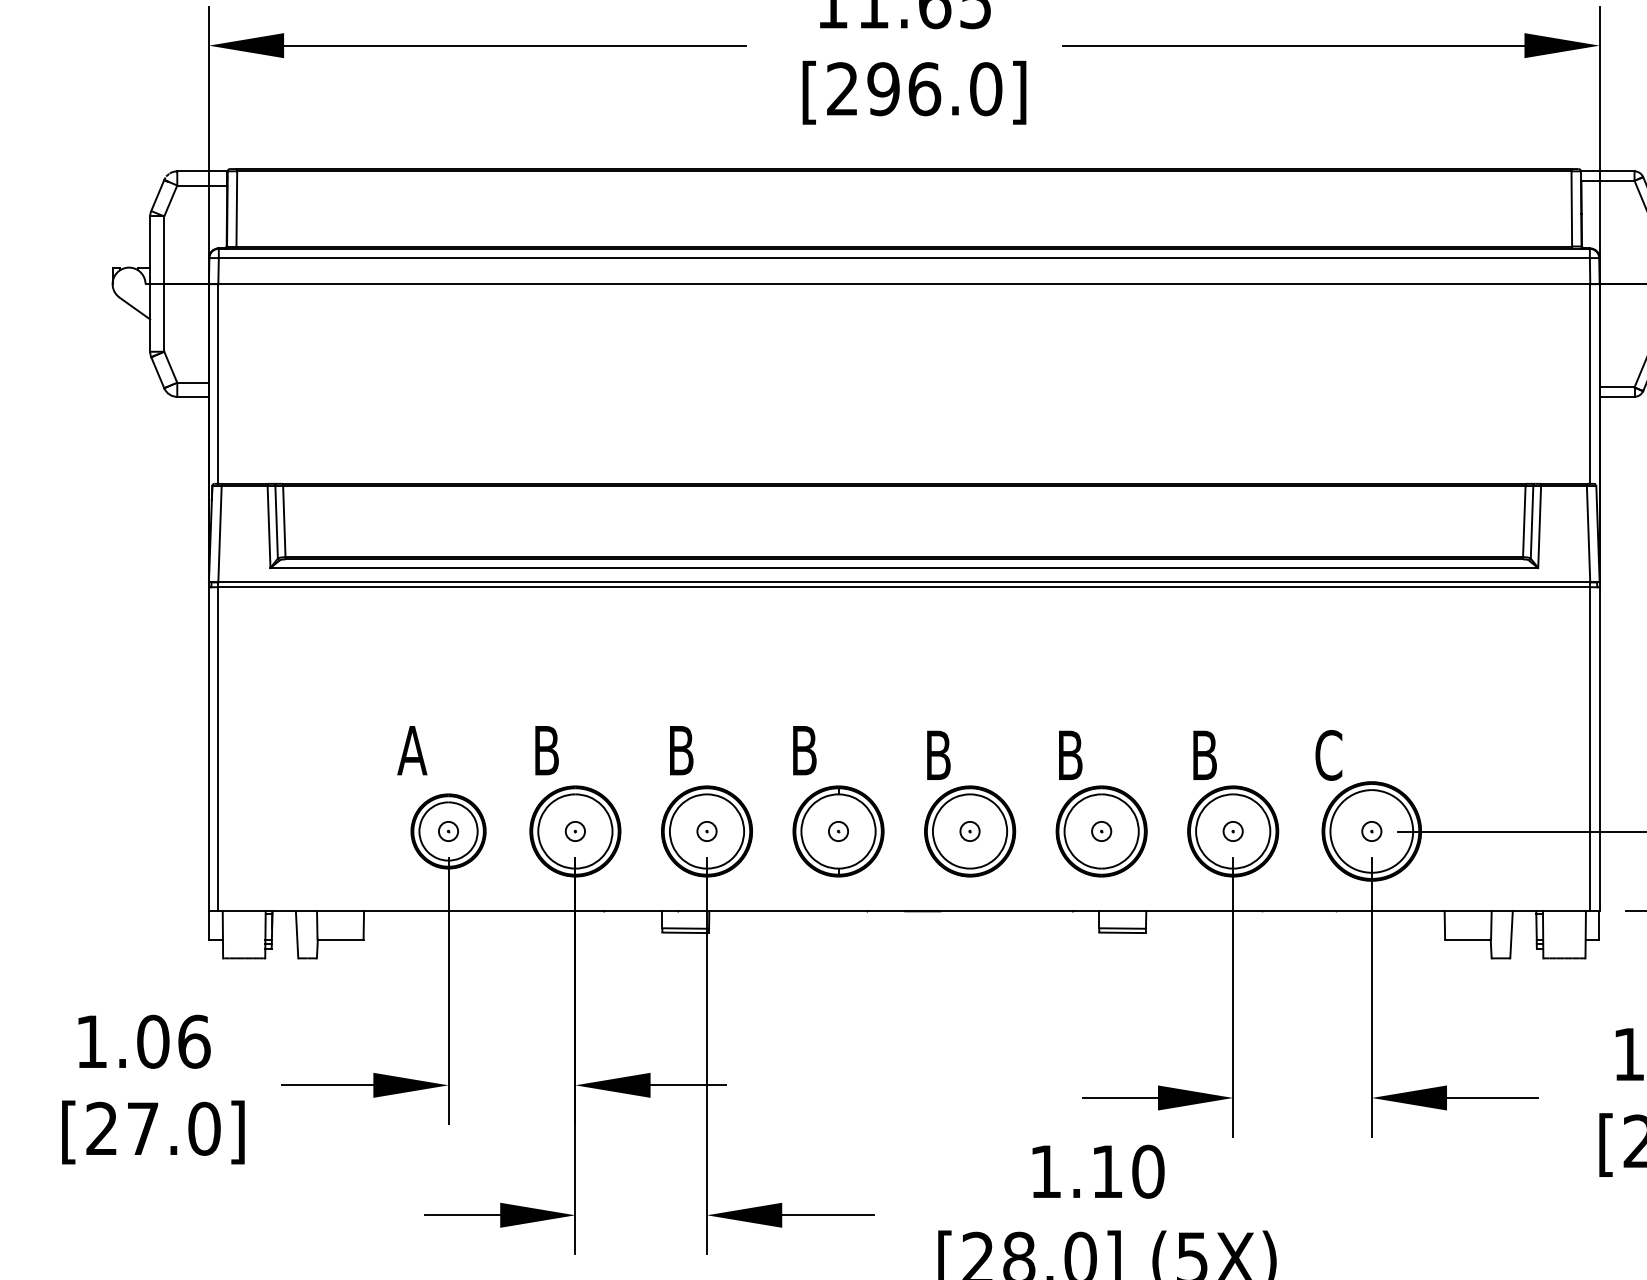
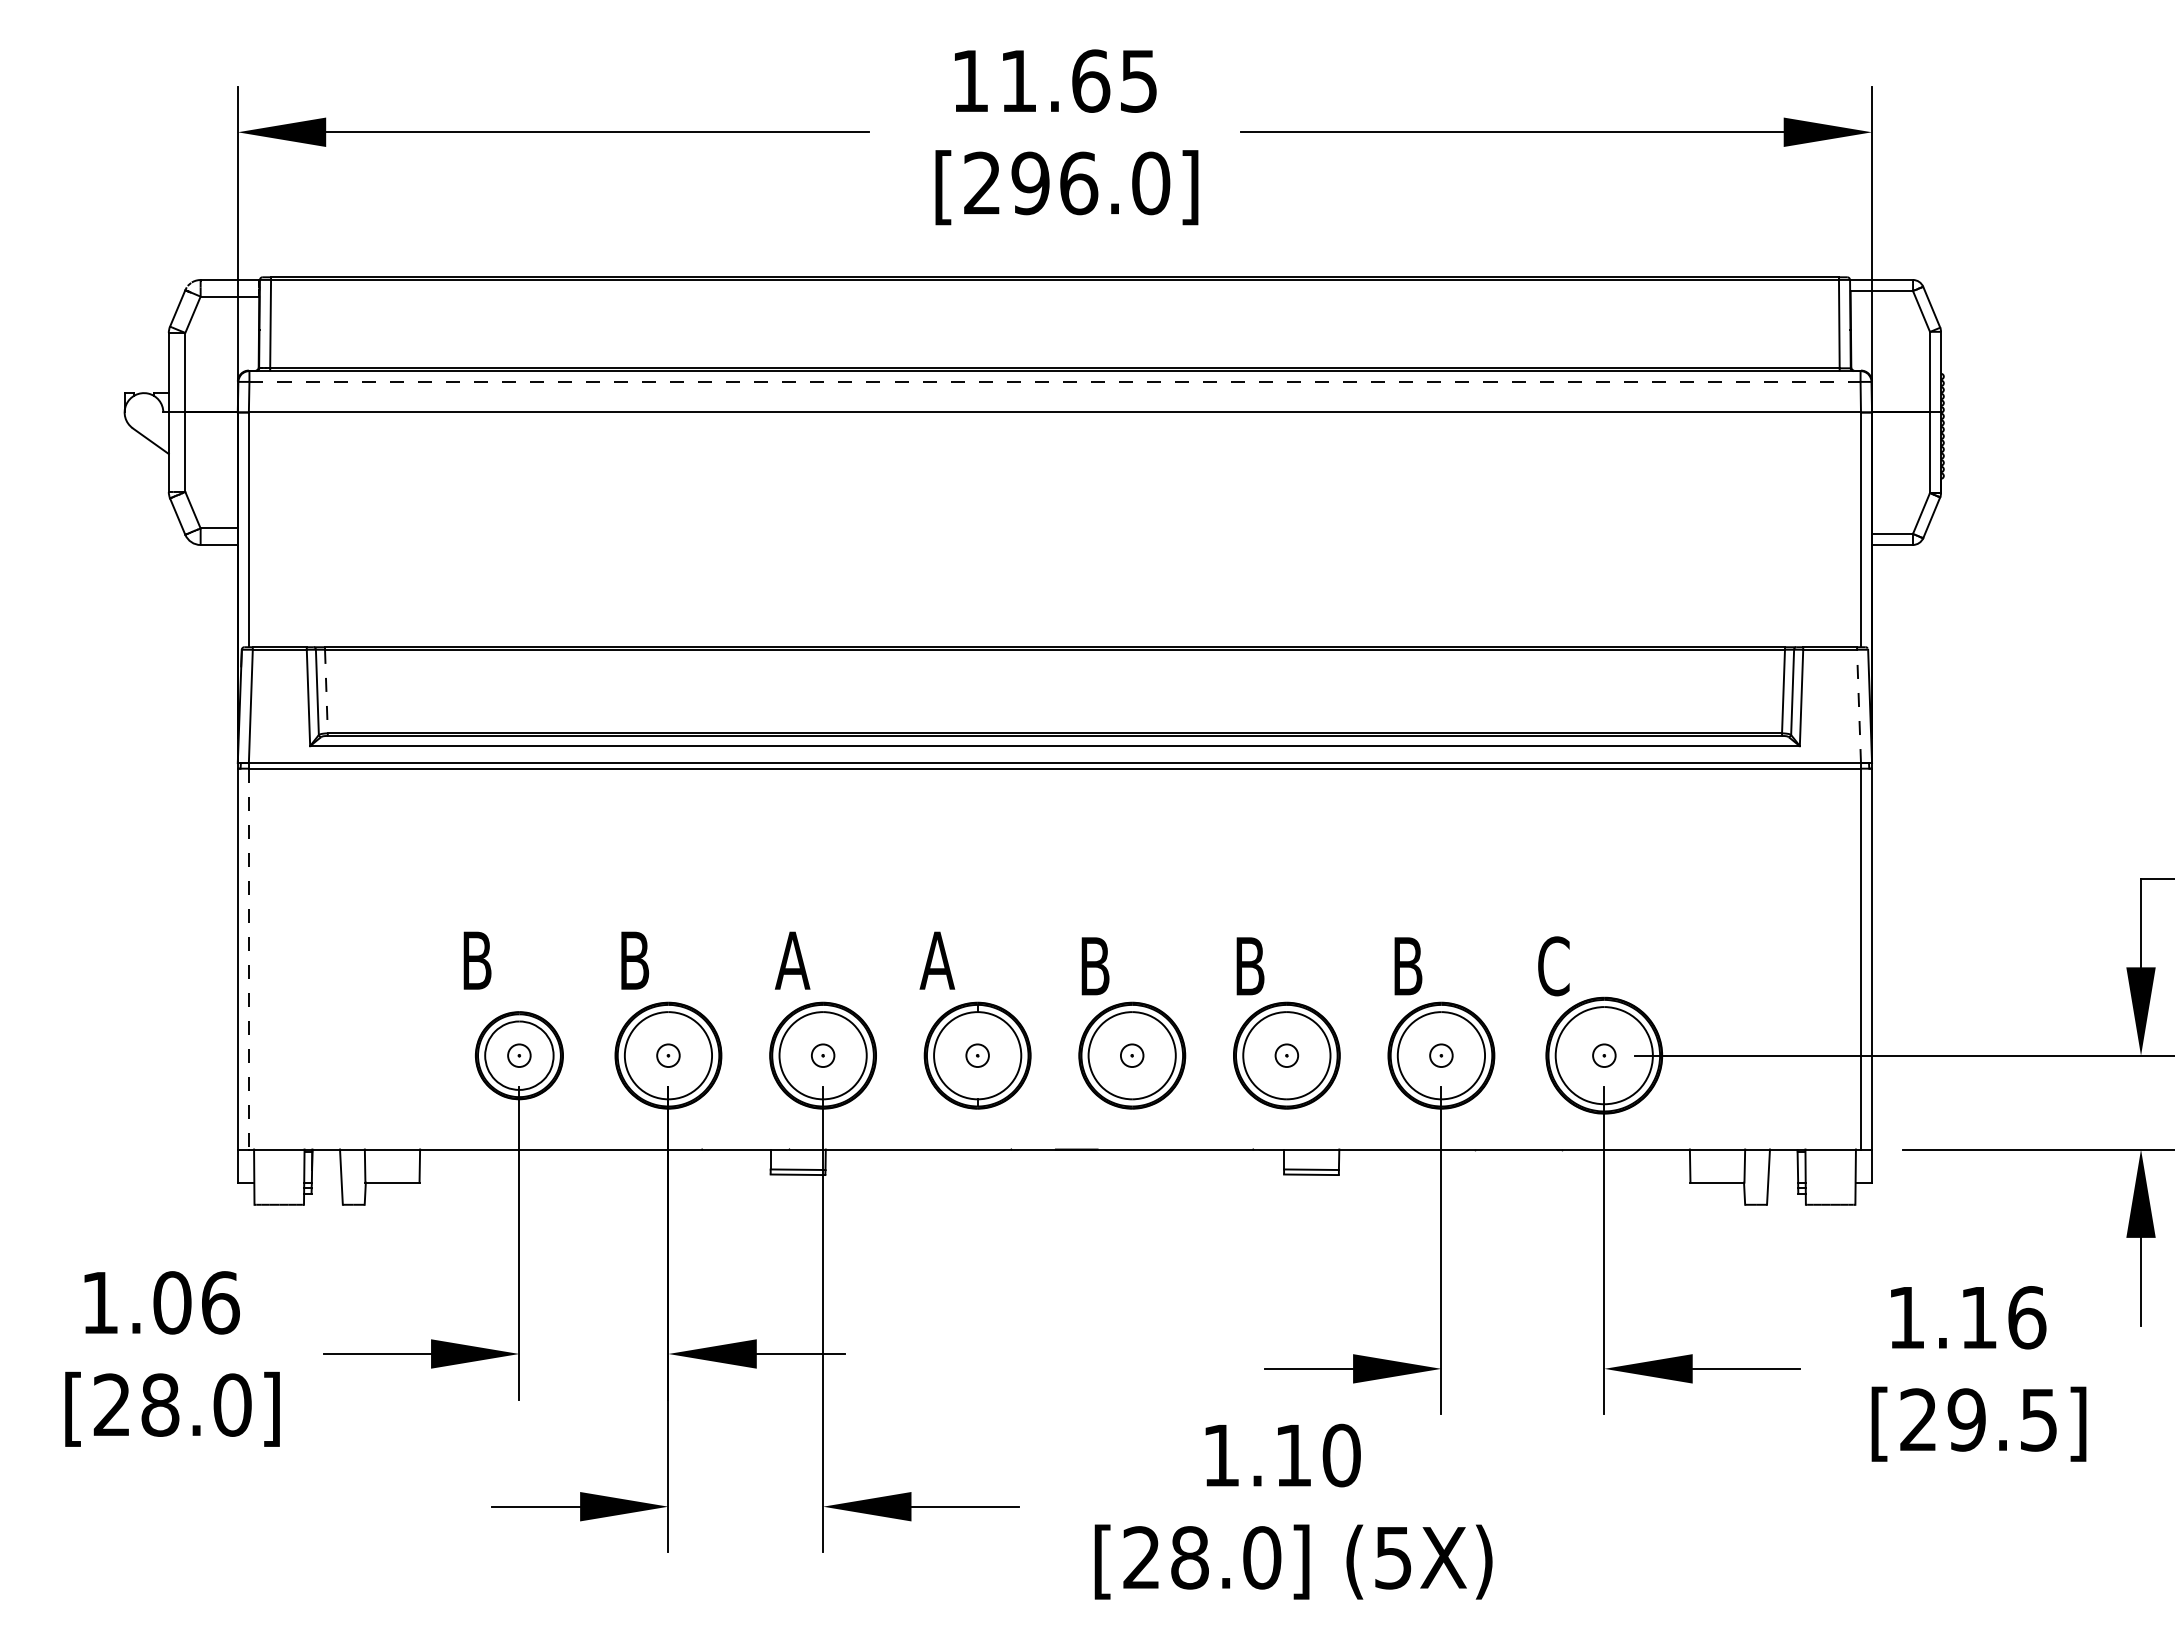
line: (904, 257) -> (1055, 381), solid -> dashed
line: (284, 521) -> (326, 691), solid -> dashed
line: (1588, 534) -> (1859, 706), solid -> dashed
line: (218, 749) -> (248, 959), solid -> dashed
text: (412, 750) -> (476, 960), A -> B
text: (680, 750) -> (792, 960), B -> A
text: (804, 750) -> (937, 960), B -> A
text: (143, 1128) -> (160, 1404), [27.0] -> [28.0]

